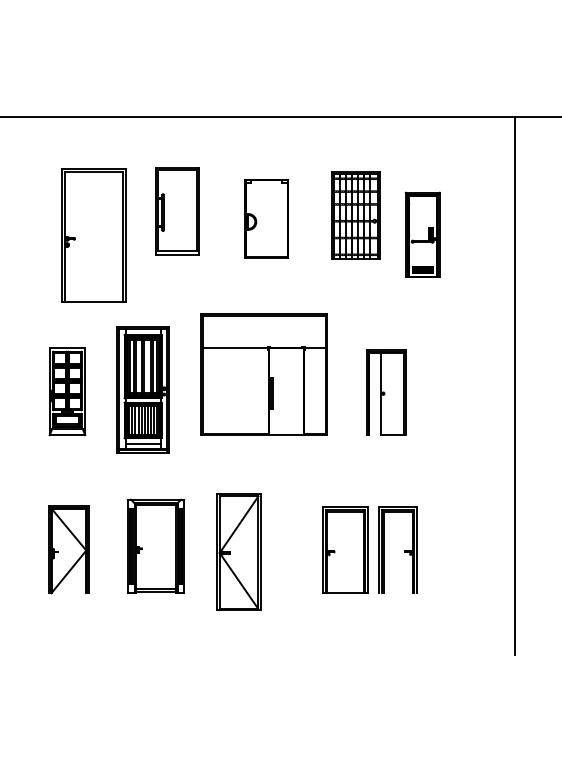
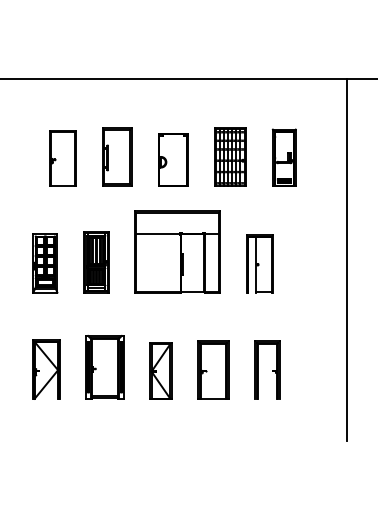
part: (177, 210) -> (117, 156), moved
part: (356, 214) -> (230, 156), moved
part: (266, 217) -> (173, 159), moved
part: (92, 235) -> (62, 158), size x0.62
part: (143, 390) -> (96, 262), size x0.71
part: (345, 549) -> (213, 369), moved
part: (238, 551) -> (160, 370), size x0.71

